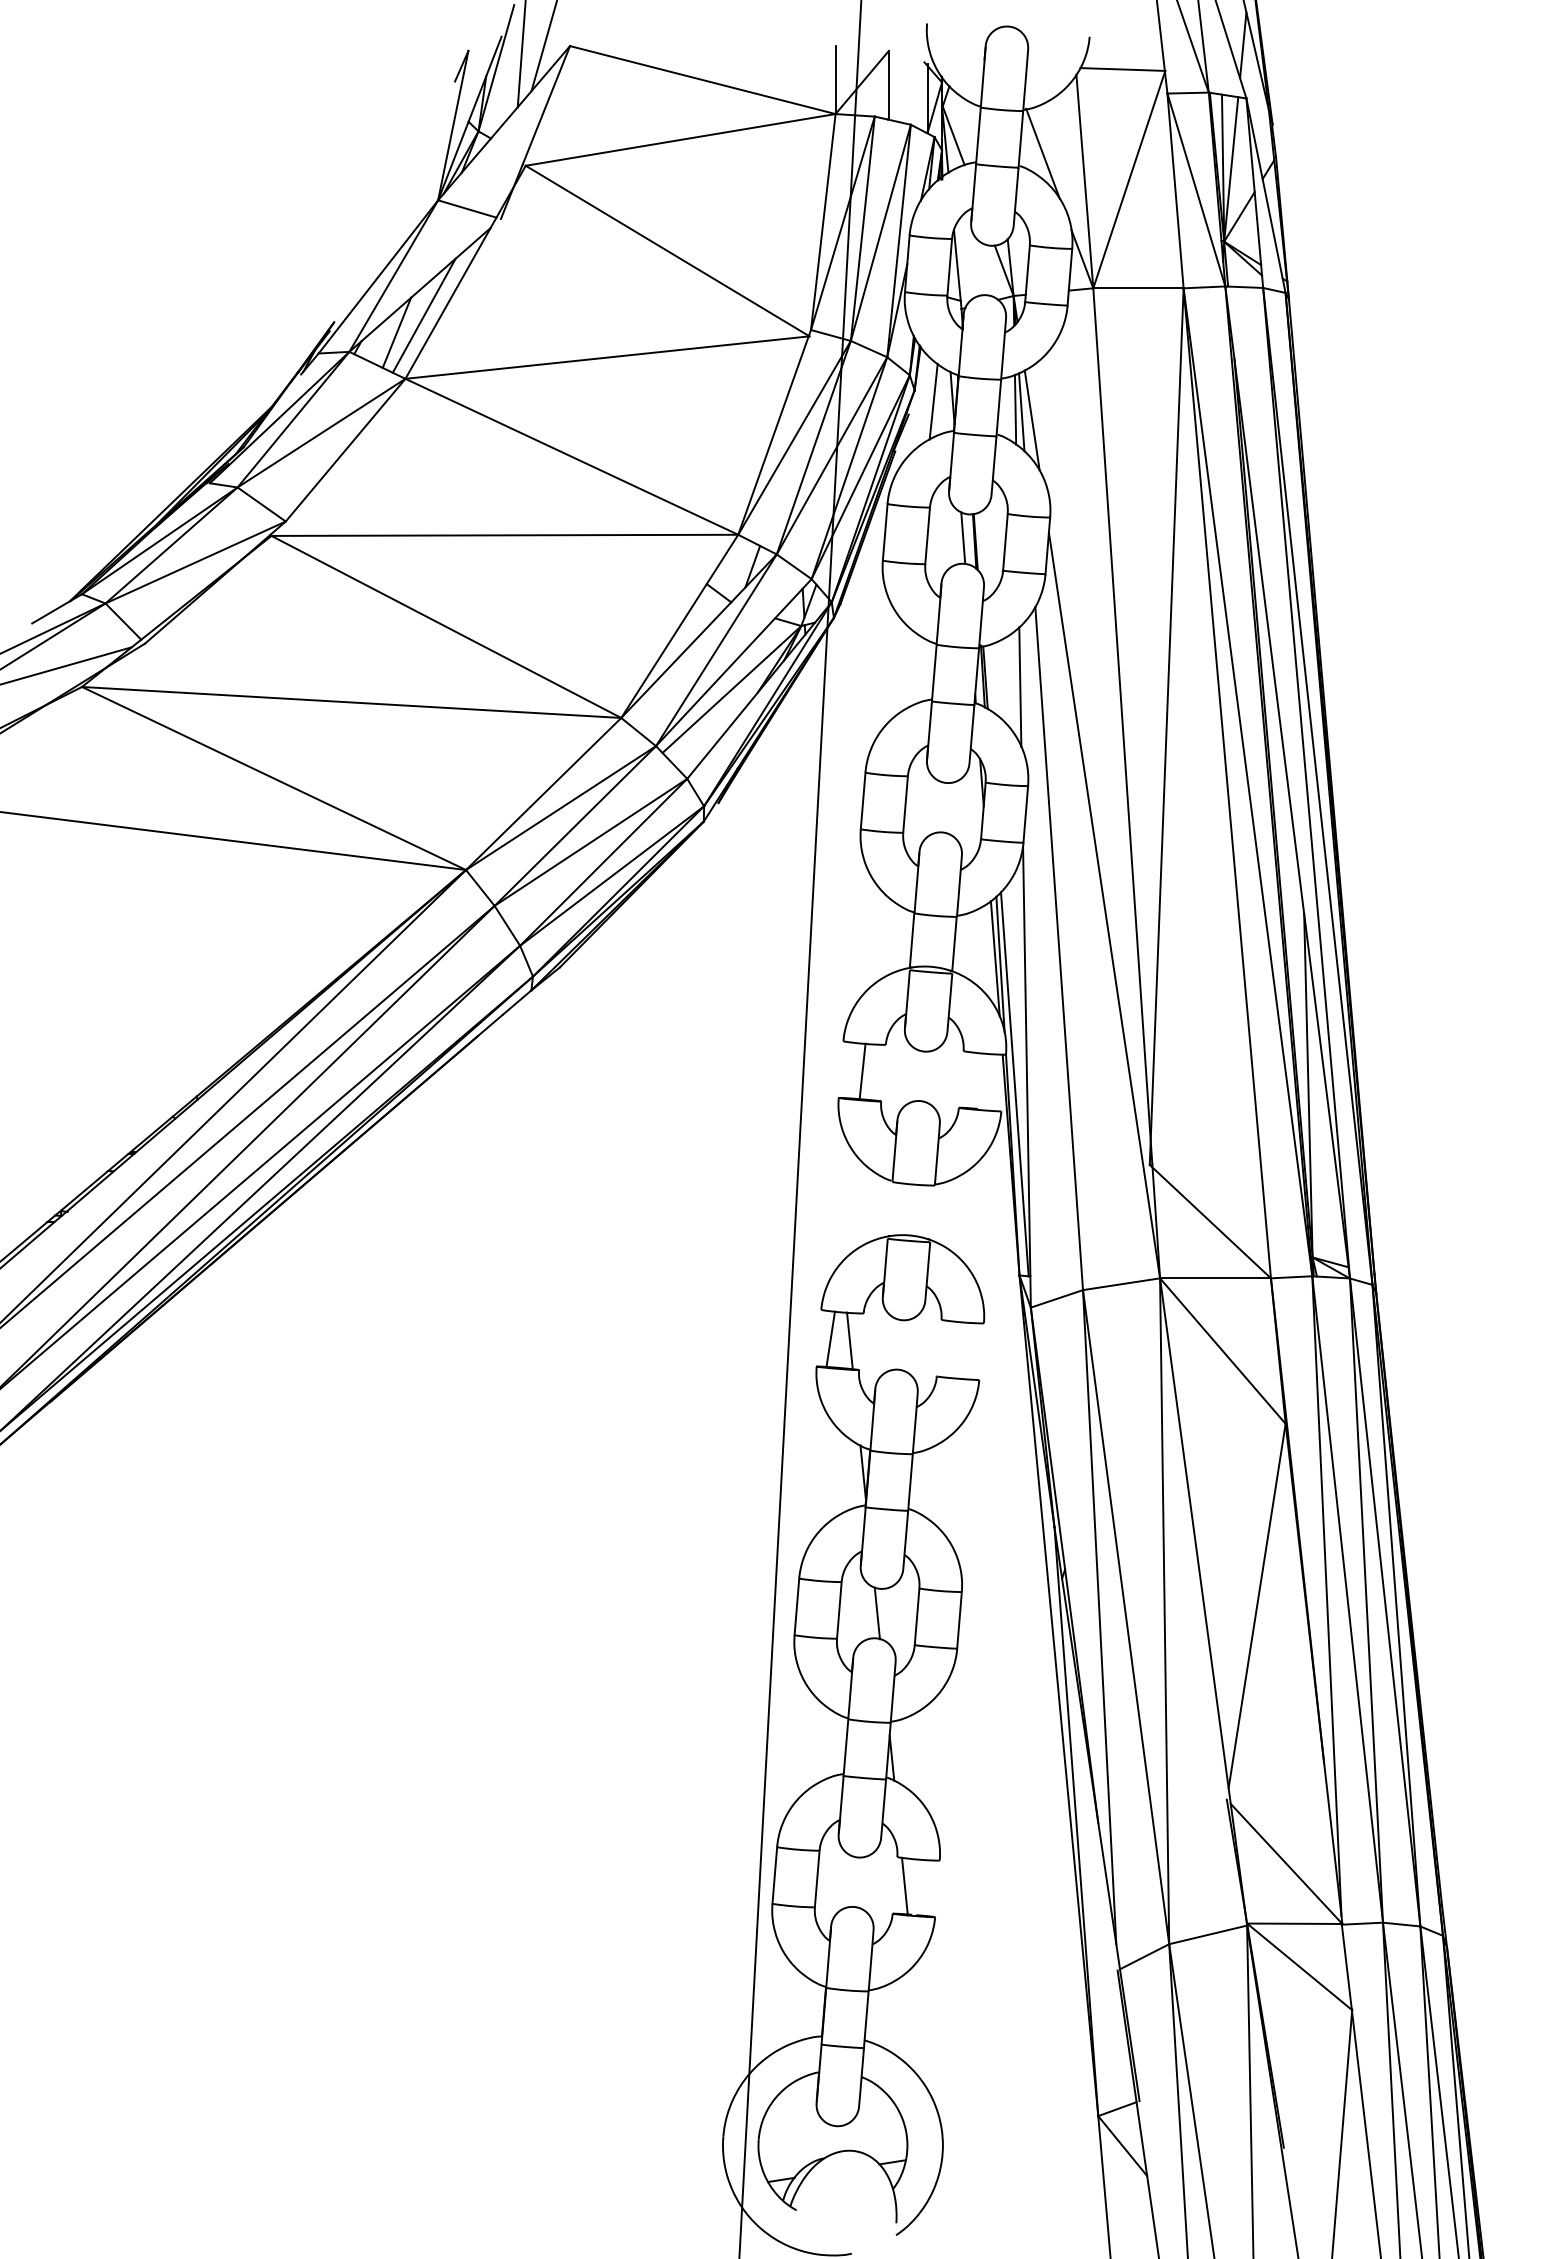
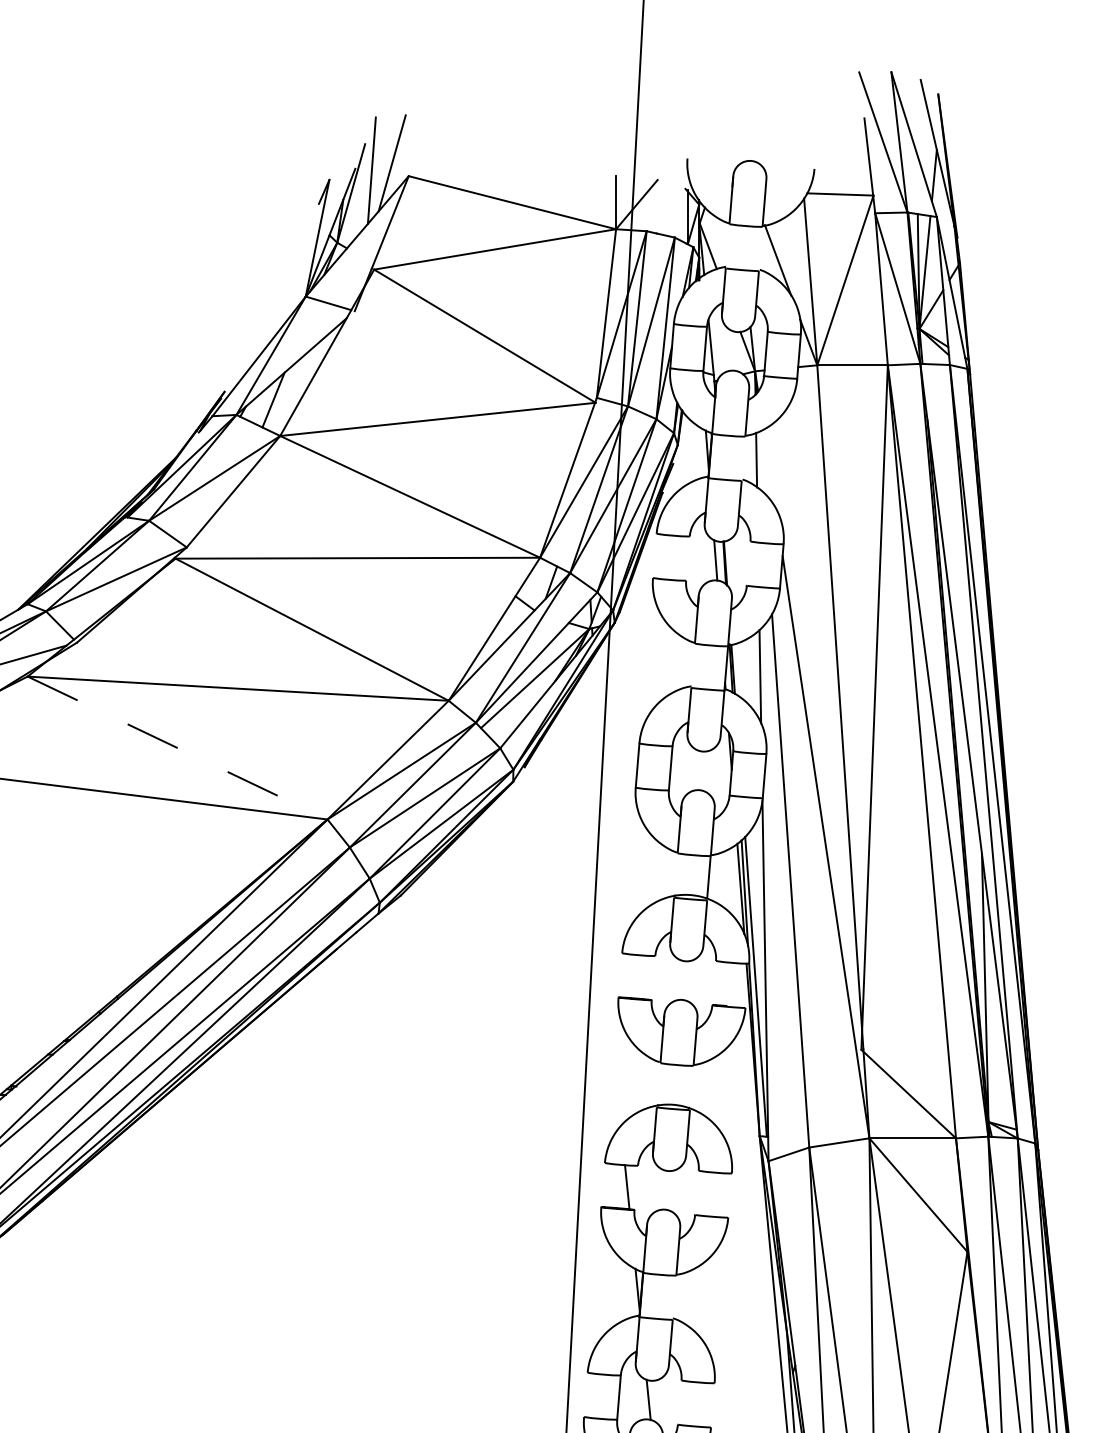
line: (888, 84) -> (657, 206), removed
line: (978, 135) -> (727, 245), removed
line: (1020, 139) -> (760, 249), removed
line: (423, 315) -> (294, 386), removed
line: (933, 401) -> (692, 453), removed
line: (998, 407) -> (743, 458), removed
line: (1021, 412) -> (761, 462), removed
line: (1031, 420) -> (769, 468), removed
line: (884, 532) -> (654, 555), removed
line: (927, 535) -> (687, 558), removed
line: (1005, 542) -> (748, 563), removed
line: (933, 672) -> (692, 665), removed
line: (274, 778) -> (177, 748), solid -> dashed
line: (911, 939) -> (675, 873), removed
line: (862, 1071) -> (637, 976), removed
line: (830, 1338) -> (612, 1185), removed
line: (910, 1482) -> (674, 1297), removed
line: (796, 1606) -> (585, 1394), removed
line: (916, 1616) -> (679, 1402), removed
line: (959, 1620) -> (712, 1405), removed

